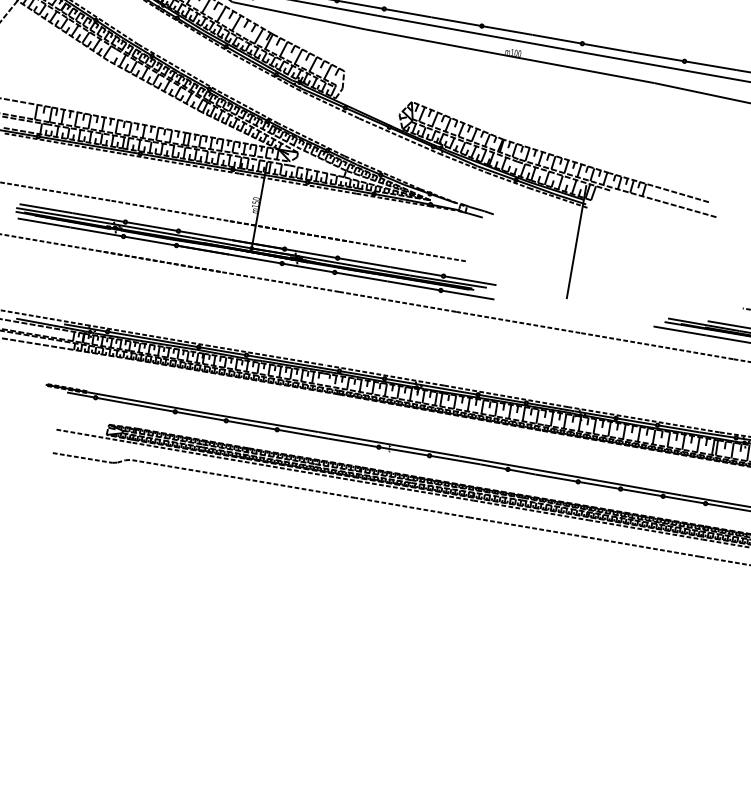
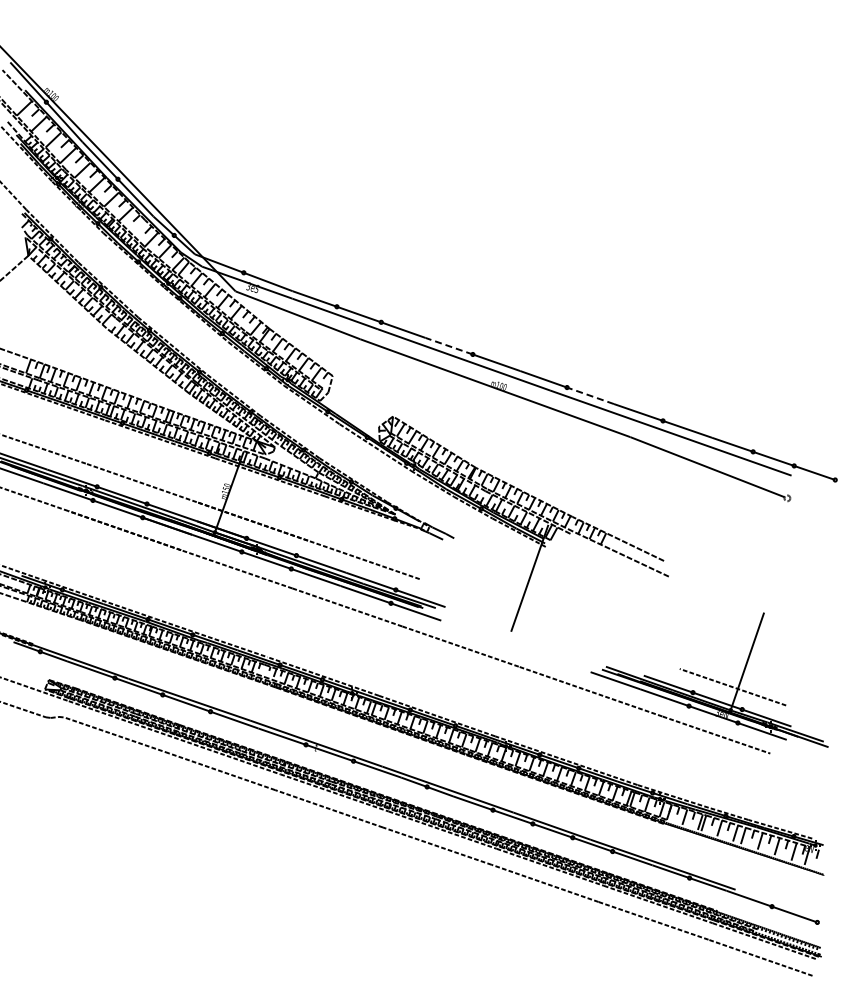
line: (456, 22) -> (448, 346), solid -> dashed
line: (607, 47) -> (590, 395), solid -> dashed

